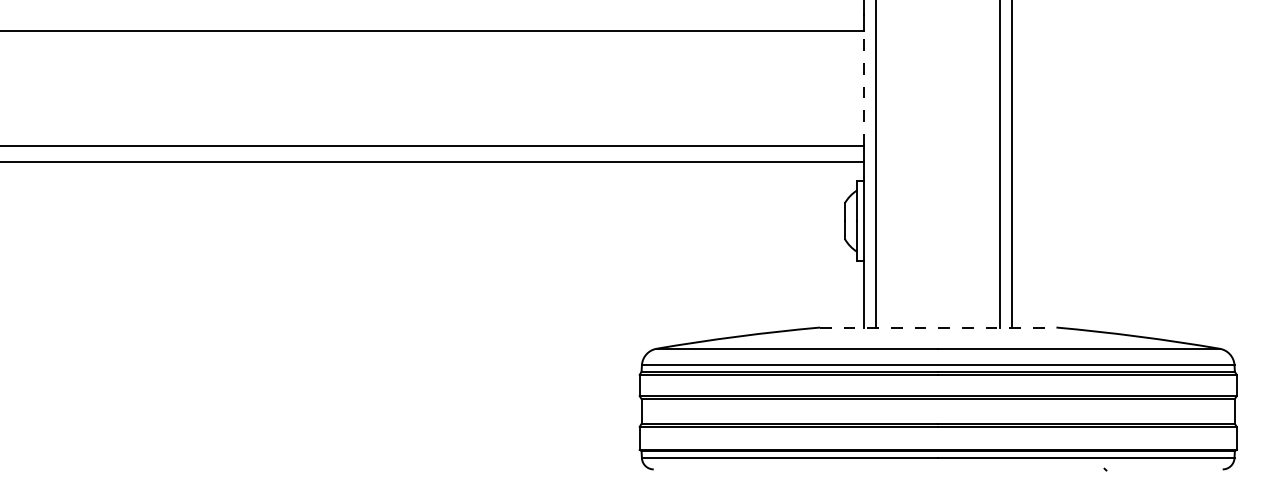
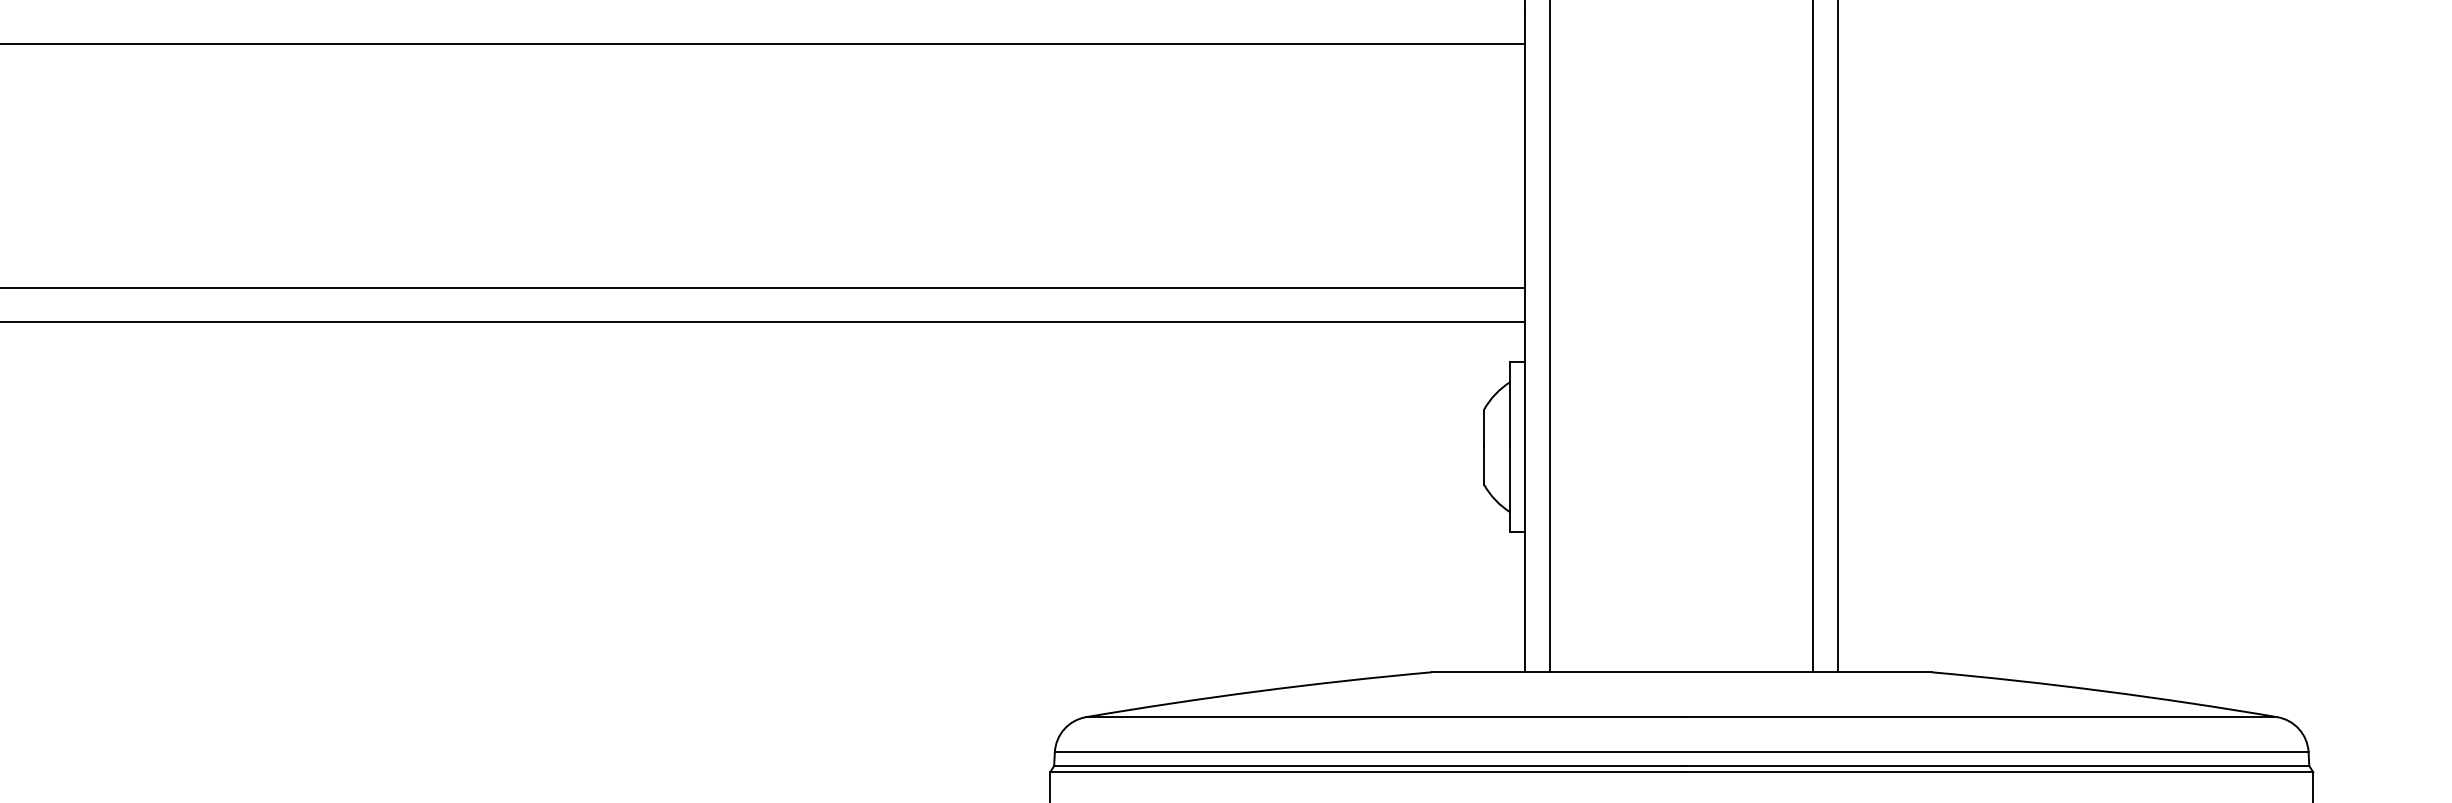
line: (864, 88) -> (1525, 166), dashed -> solid
line: (938, 327) -> (1682, 672), dashed -> solid

